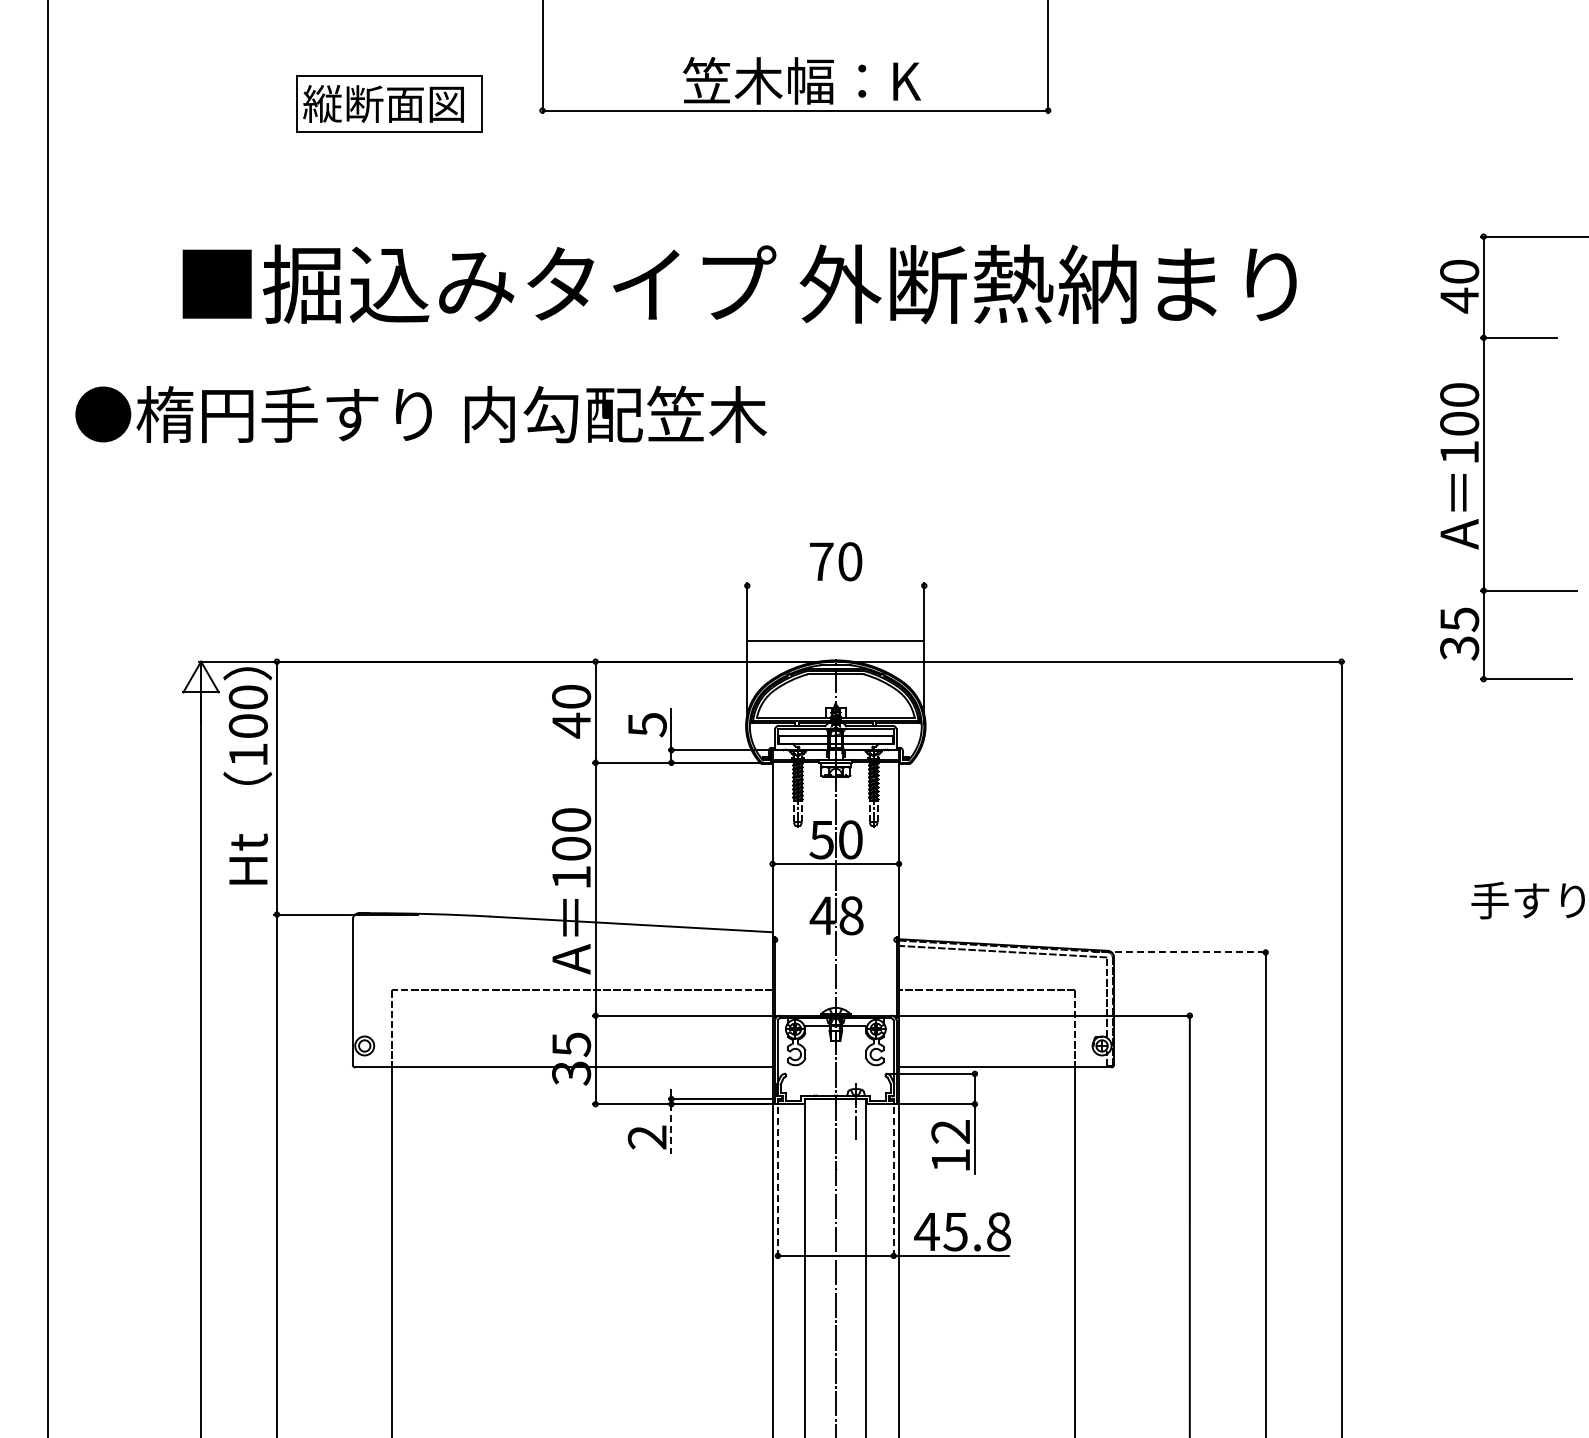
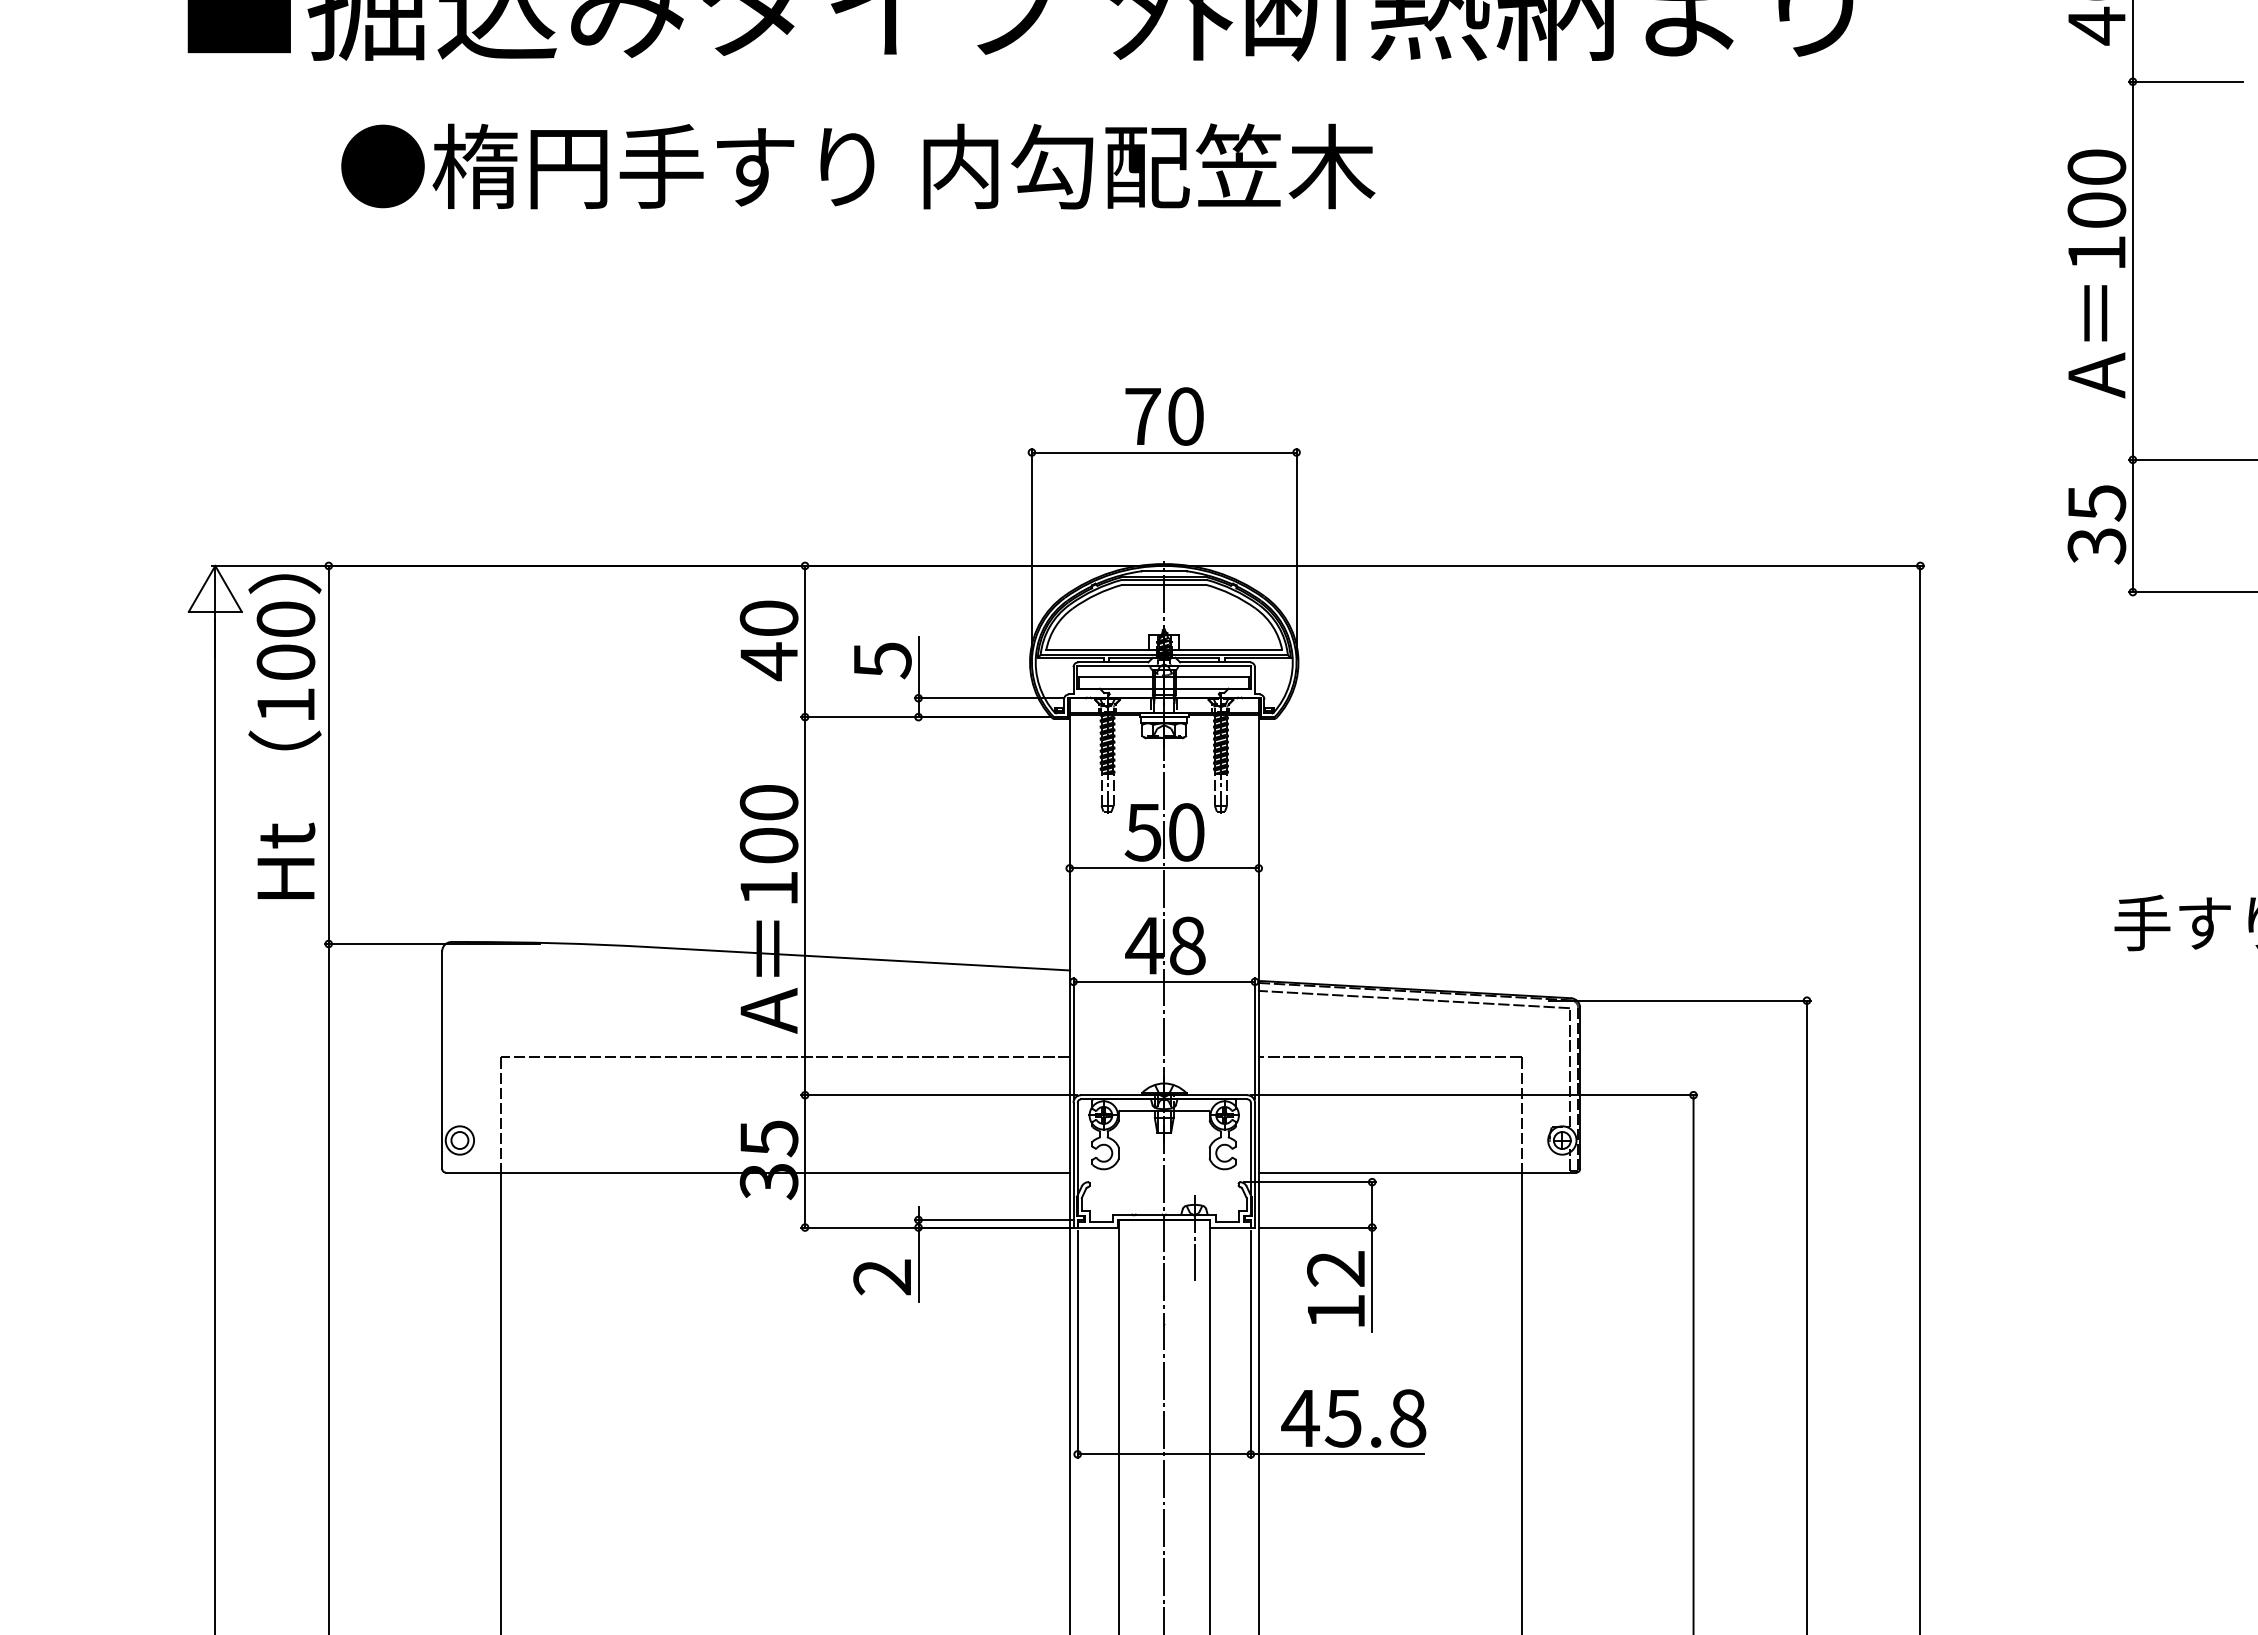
text: (420, 414) -> (857, 166), moved
line: (835, 640) -> (1163, 452), moved
line: (835, 939) -> (1163, 981), added
line: (1180, 952) -> (1679, 1000), dashed -> solid
line: (671, 1129) -> (918, 1265), dashed -> solid
line: (777, 1182) -> (1077, 1344), dashed -> solid
line: (893, 1182) -> (1250, 1344), dashed -> solid

